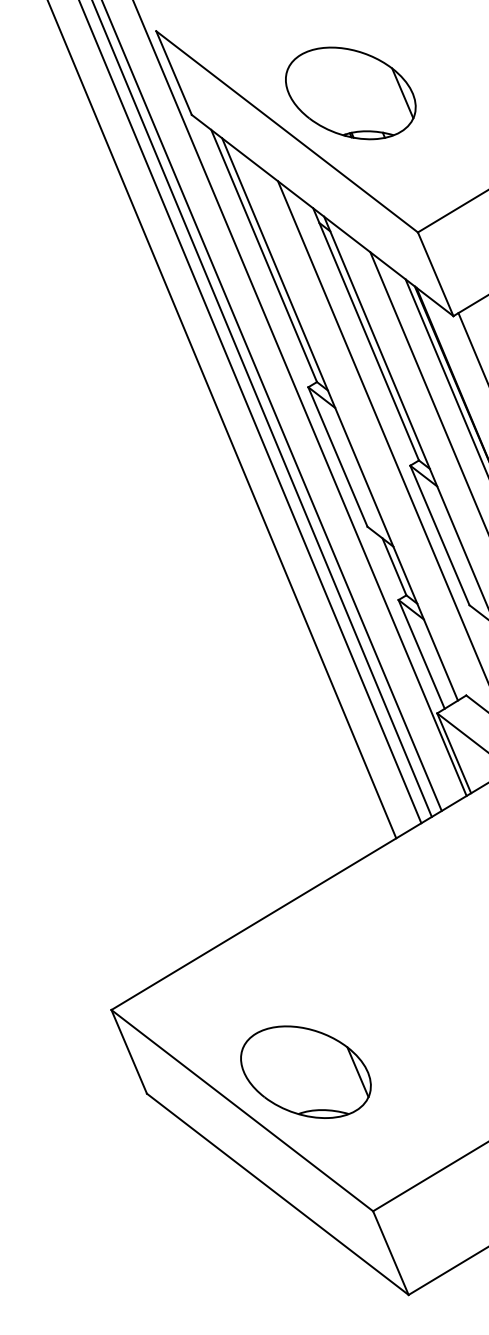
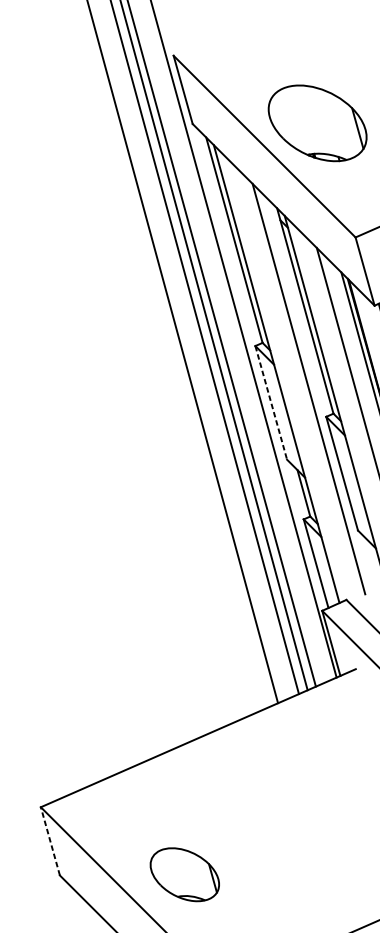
line: (337, 457) -> (270, 403), solid -> dashed
line: (129, 1051) -> (50, 841), solid -> dashed
part: (305, 1071) -> (184, 874), size x0.7

